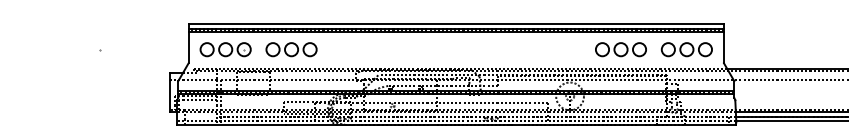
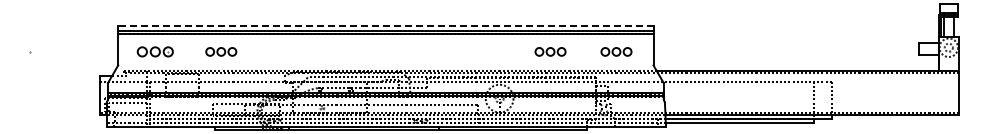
line: (455, 23) -> (385, 25), solid -> dashed
part: (225, 49) -> (155, 51), size x0.7
part: (291, 49) -> (221, 51), size x0.6
part: (620, 49) -> (550, 51), size x0.6
part: (686, 49) -> (616, 51), size x0.6

